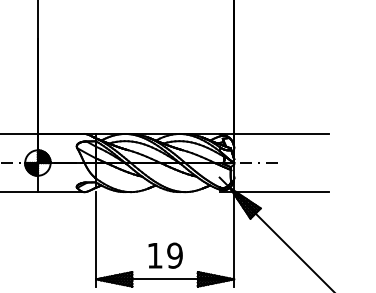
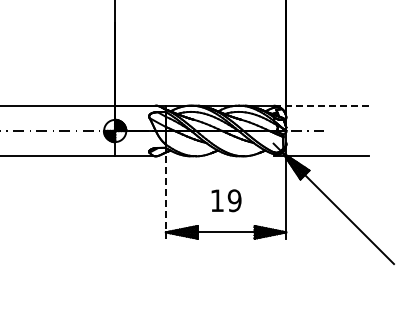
line: (274, 133) -> (321, 105), solid -> dashed
line: (95, 240) -> (165, 198), solid -> dashed
text: (165, 255) -> (226, 200), moved

